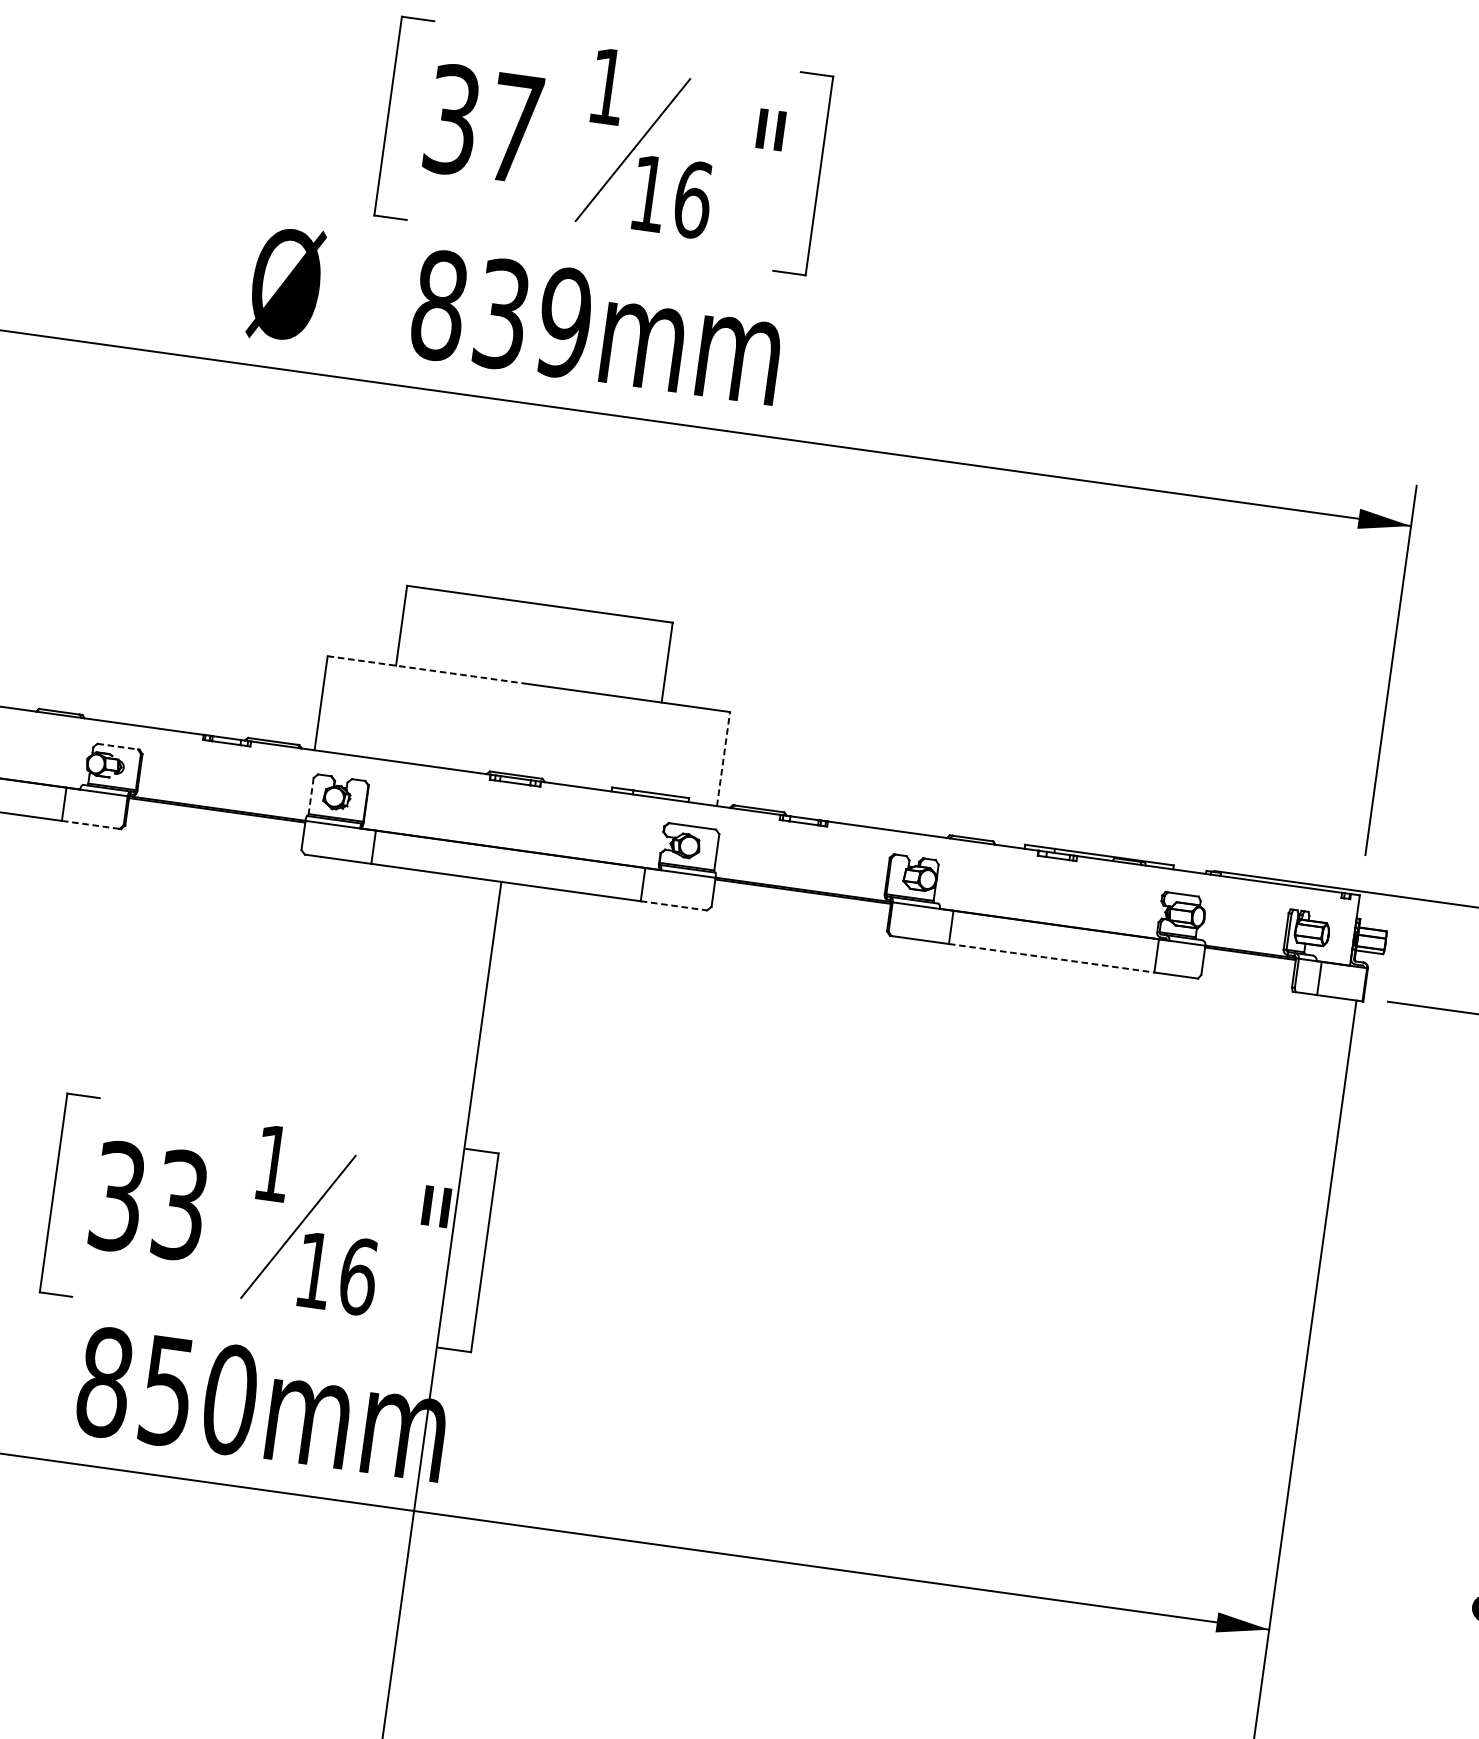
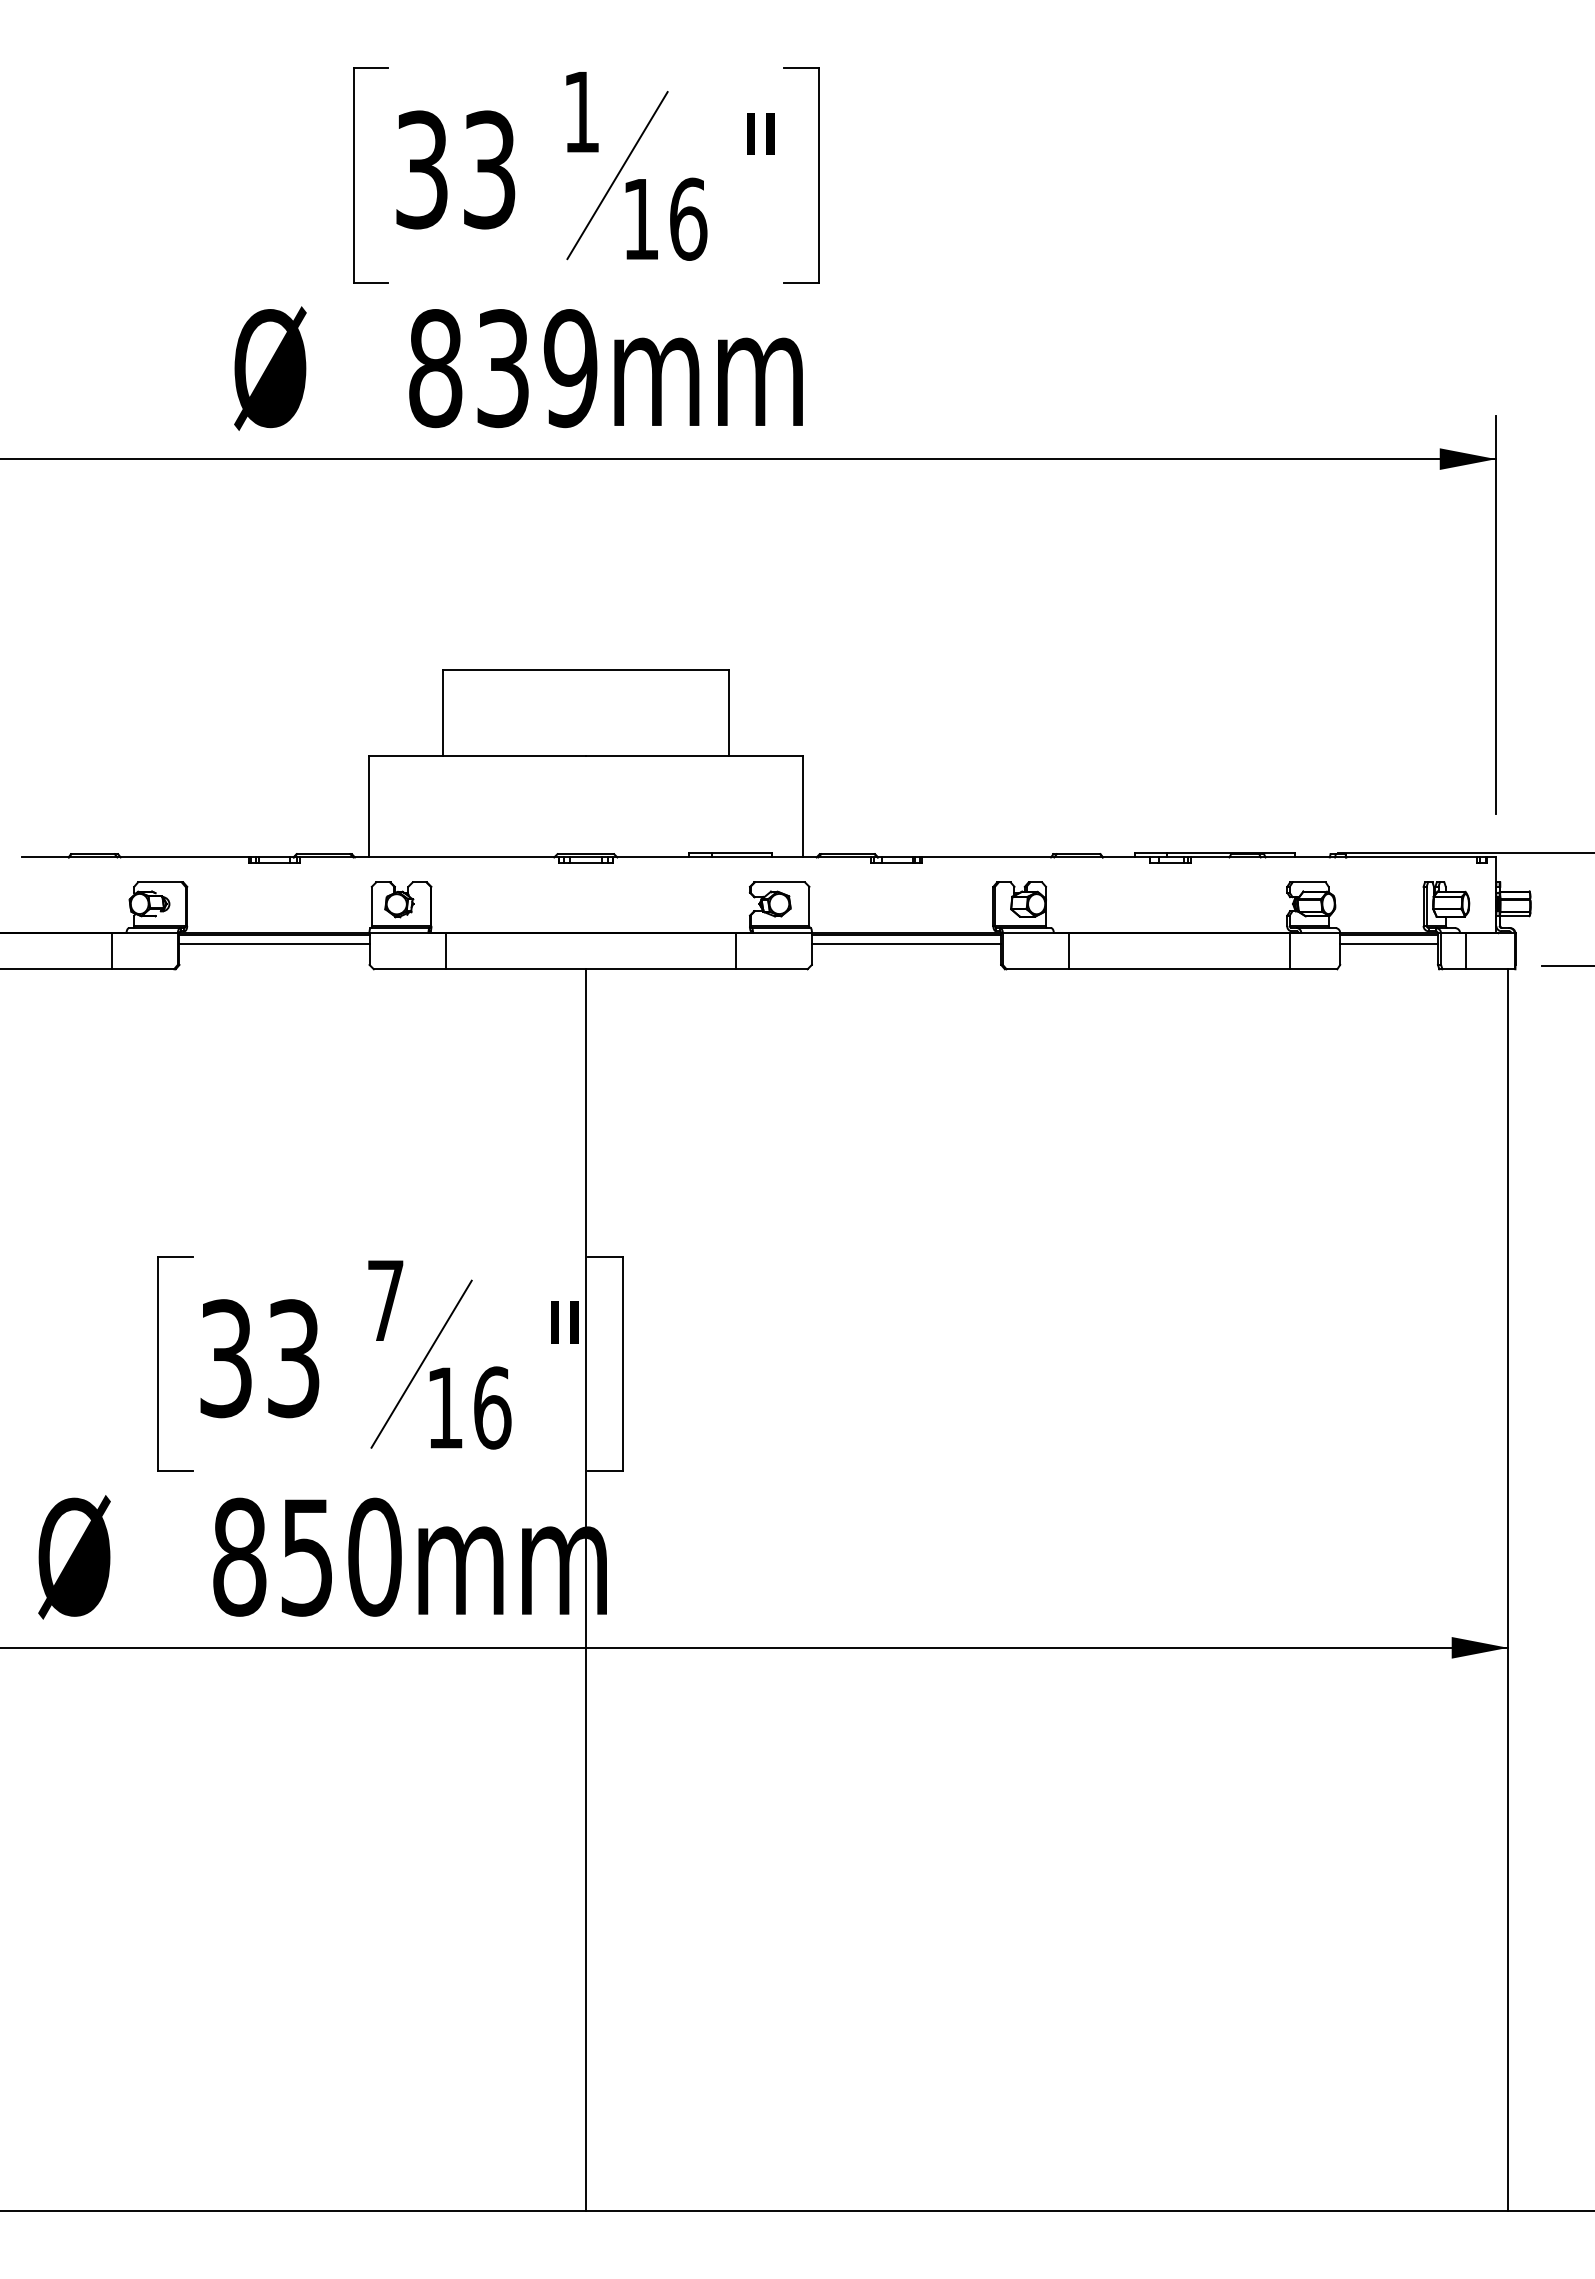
text: (515, 128) -> (489, 169), 37 -> 33
line: (428, 669) -> (477, 755), dashed -> solid
line: (117, 746) -> (159, 882), dashed -> solid
line: (723, 758) -> (802, 806), dashed -> solid
line: (310, 796) -> (371, 906), dashed -> solid
line: (215, 818) -> (274, 944), added
line: (91, 825) -> (143, 969), dashed -> solid
line: (801, 900) -> (906, 944), added
line: (673, 905) -> (771, 969), dashed -> solid
line: (1051, 958) -> (1179, 969), dashed -> solid
line: (1248, 962) -> (1388, 944), added
text: (273, 1163) -> (385, 1300), 1 -> 7

